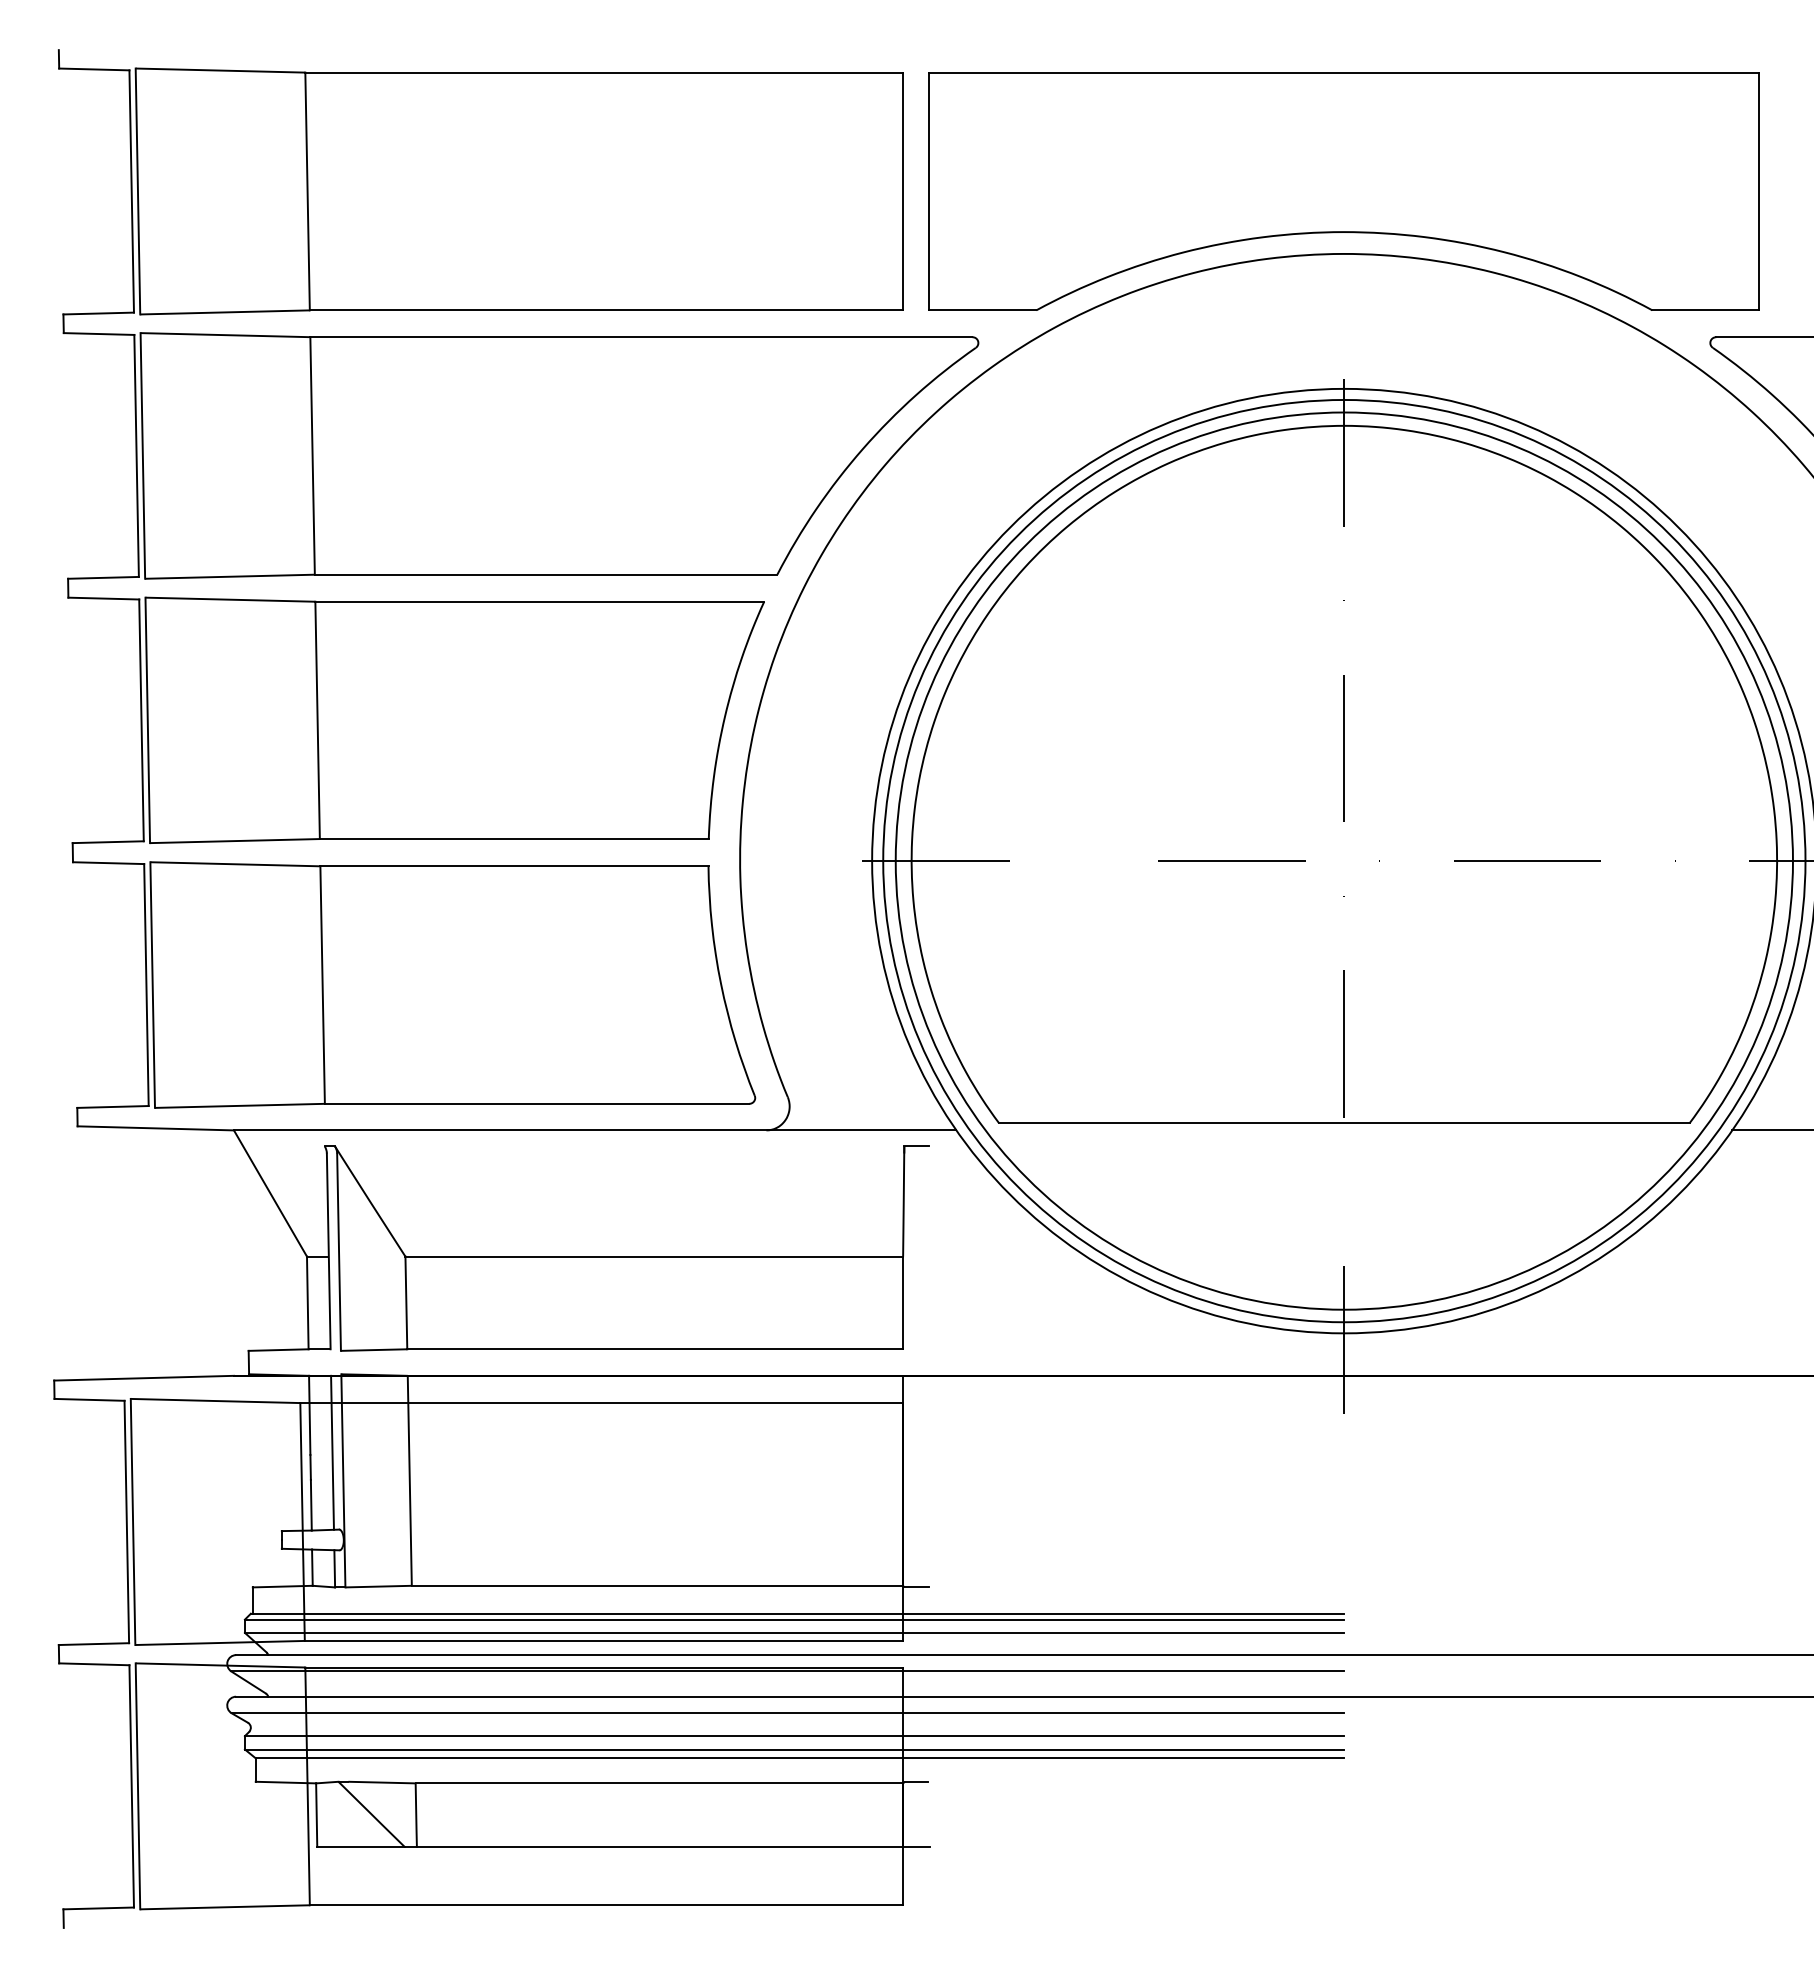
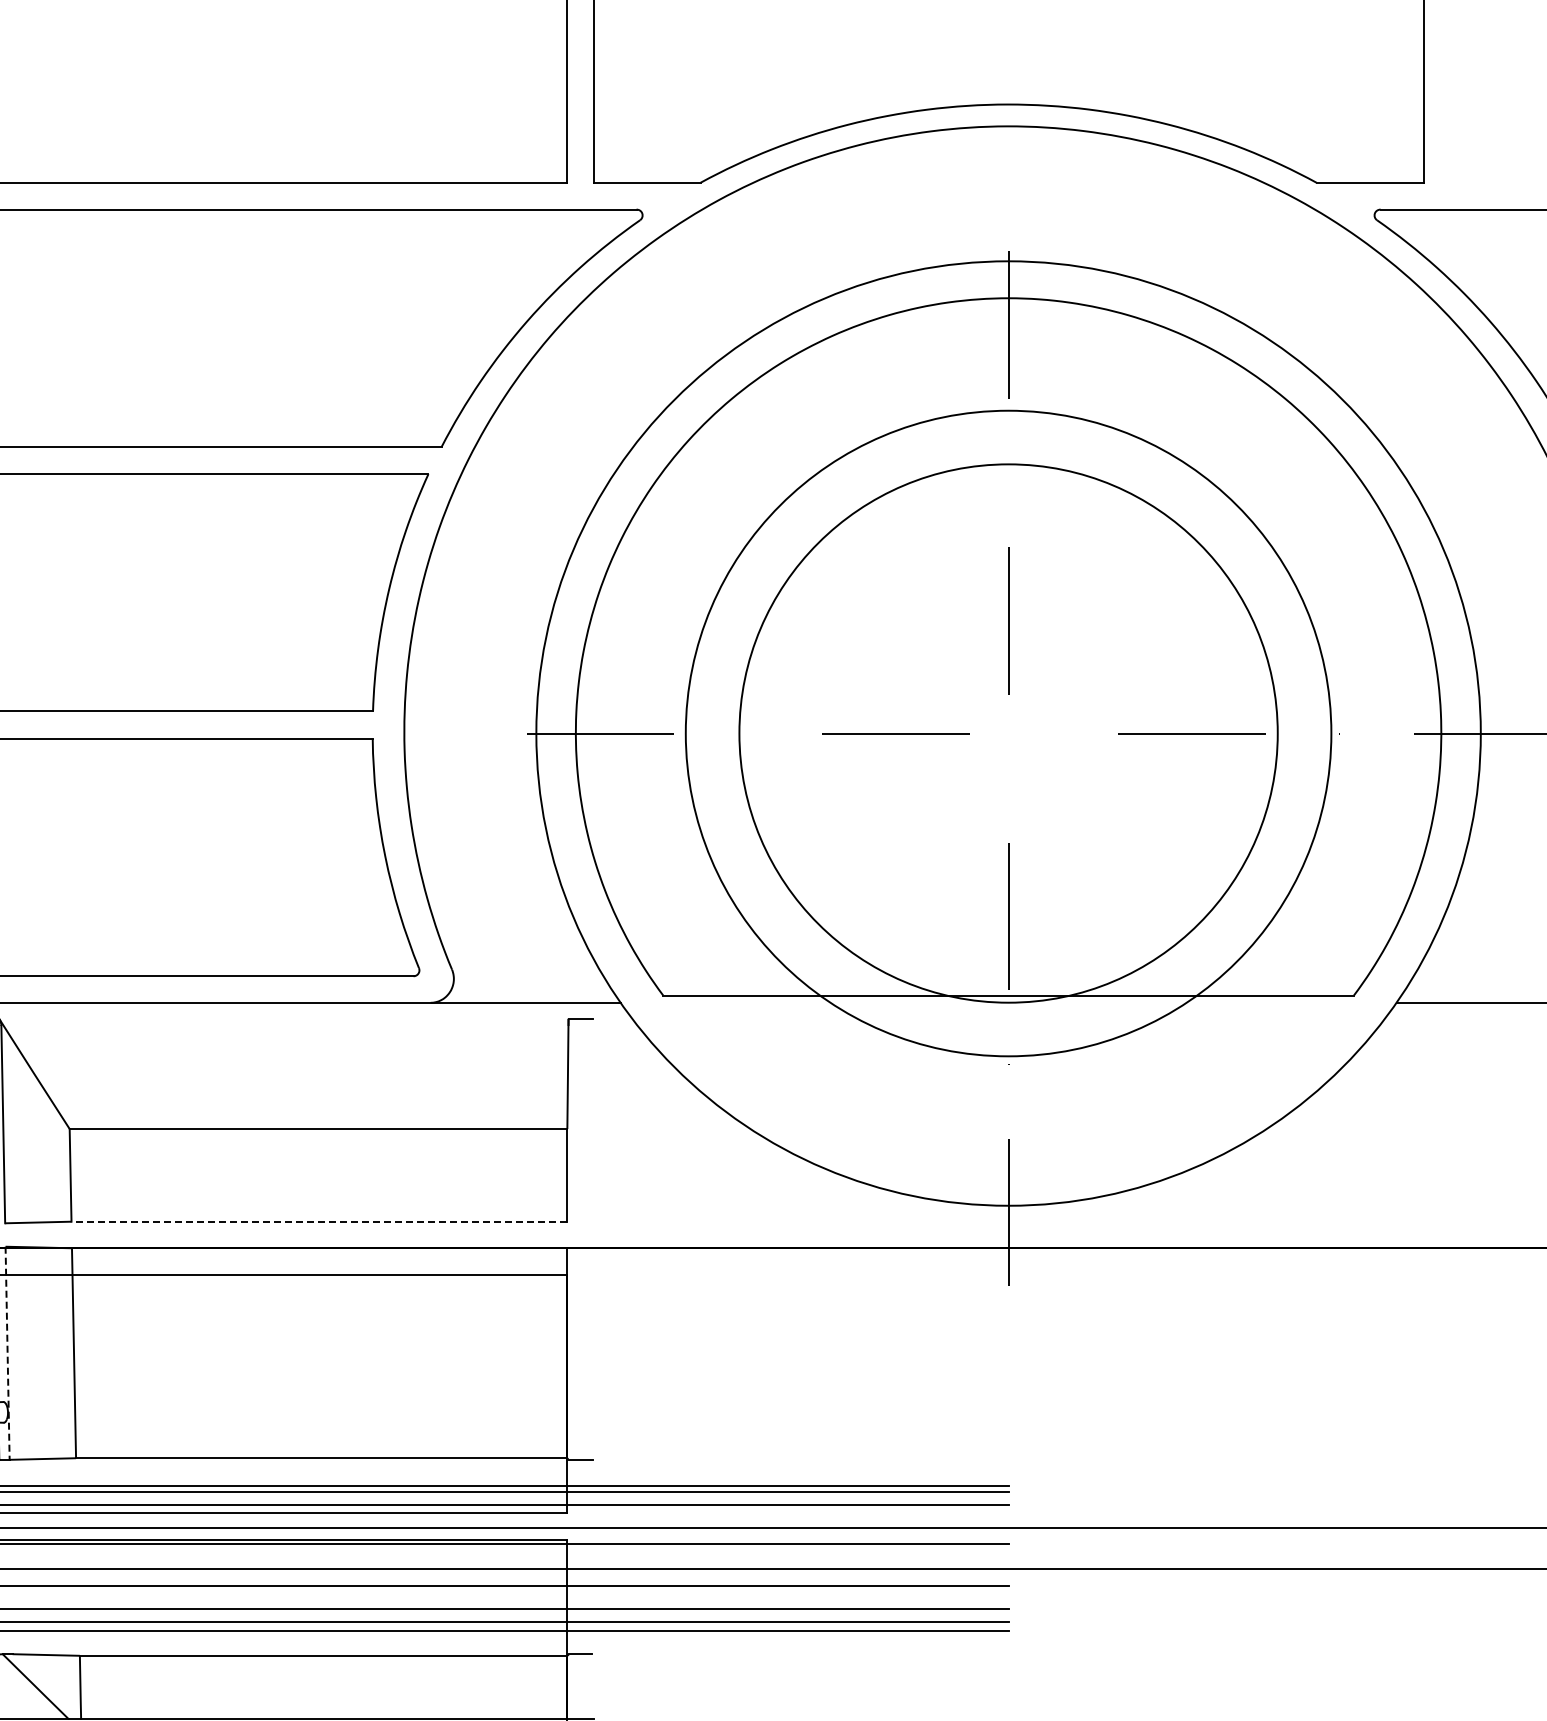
circle: (1343, 860) -> (1007, 732), size x0.6
circle: (1344, 860) -> (1008, 732), size x0.7
line: (655, 1349) -> (319, 1221), solid -> dashed
line: (343, 1480) -> (7, 1352), solid -> dashed

